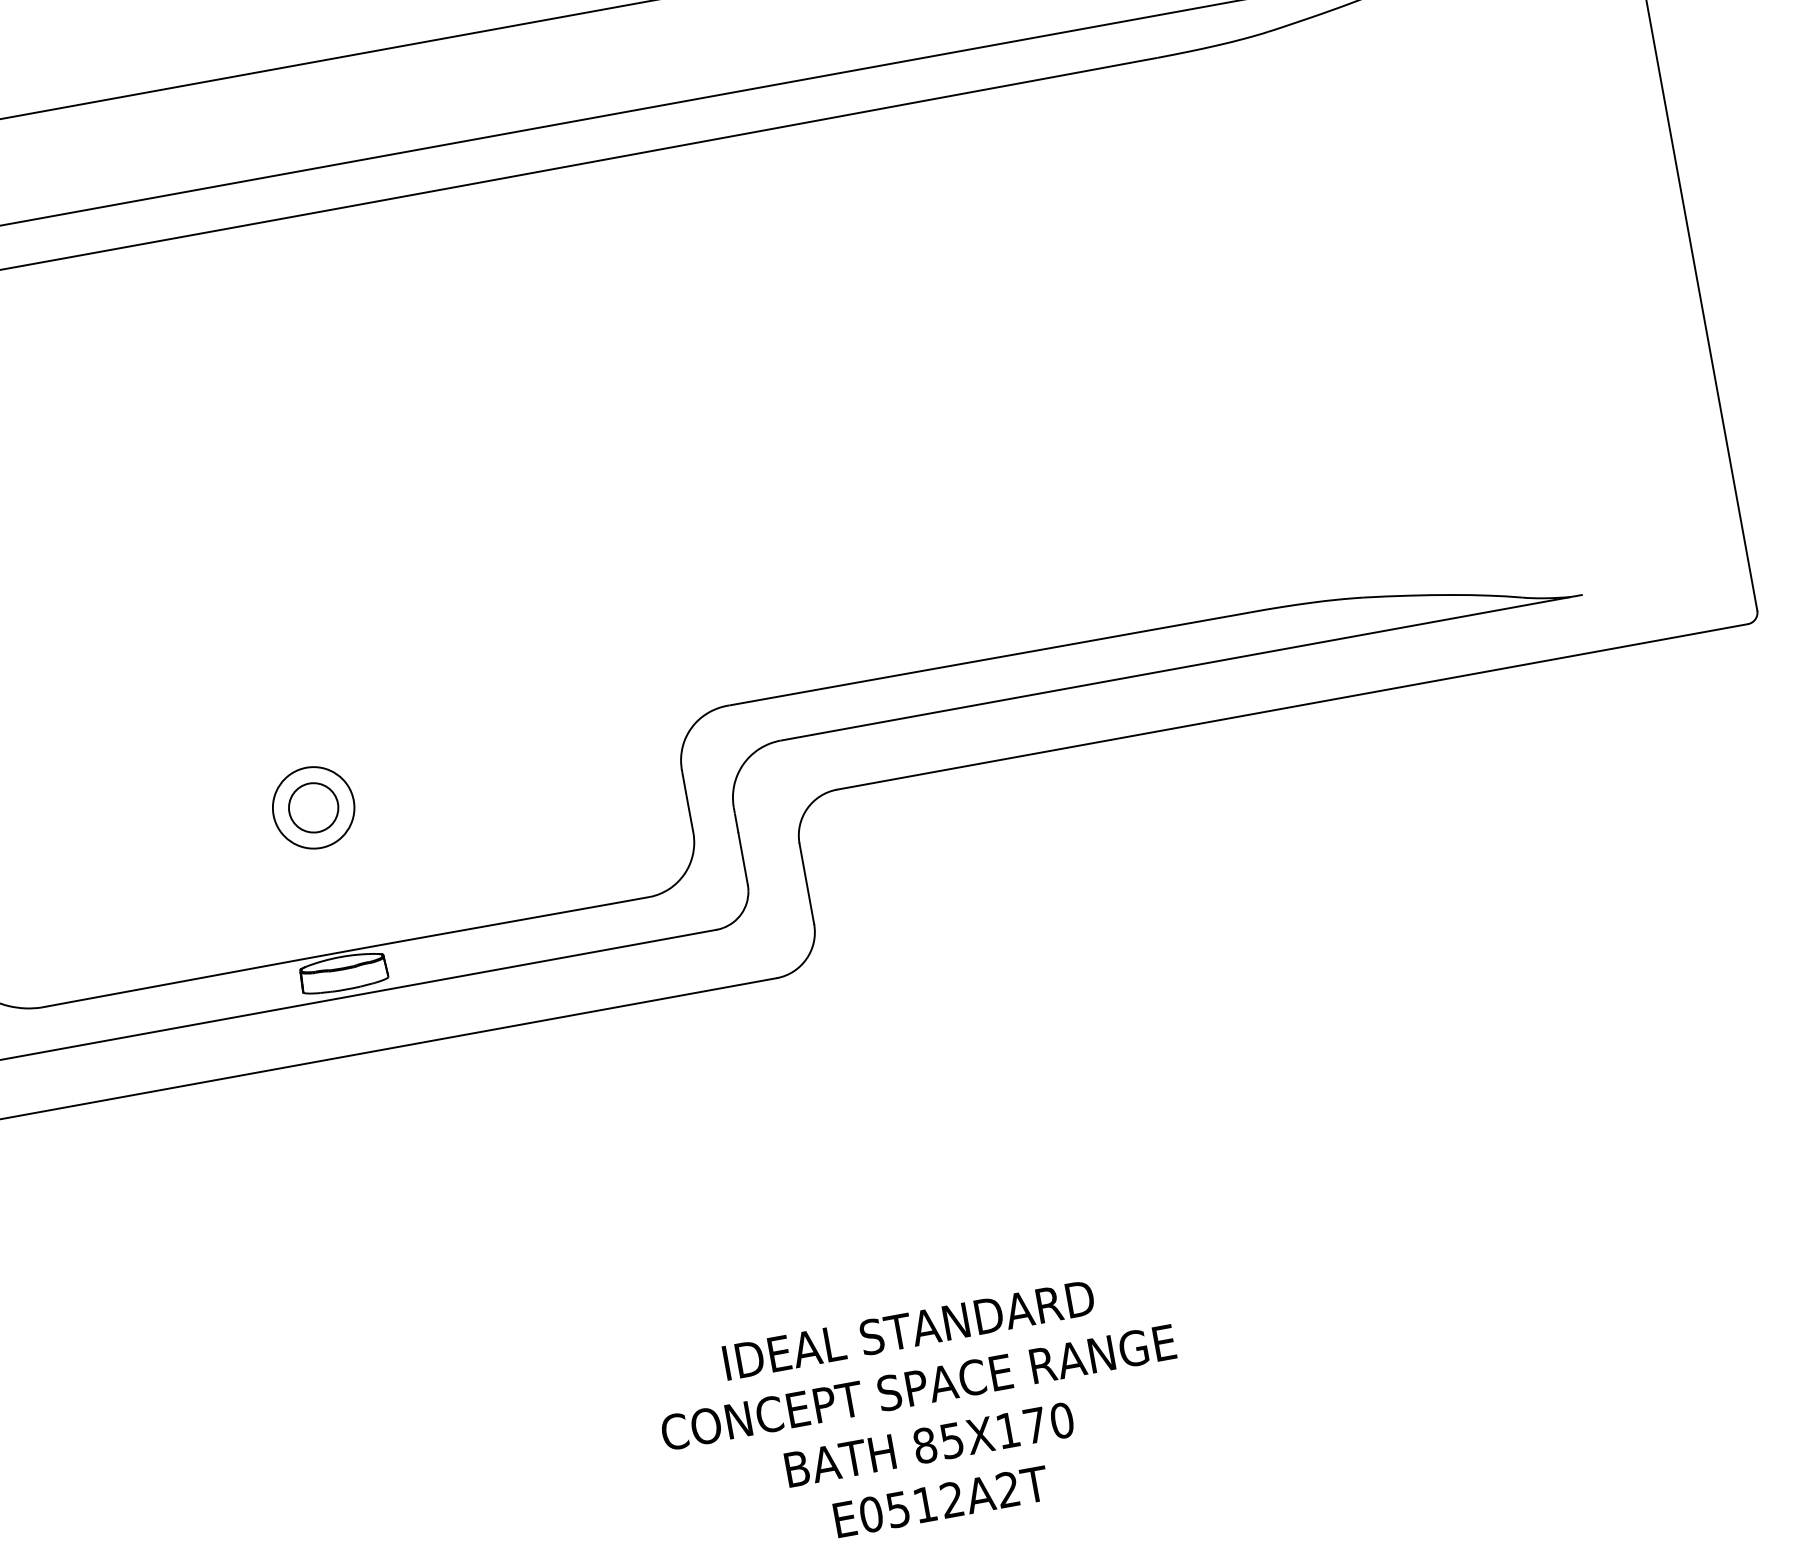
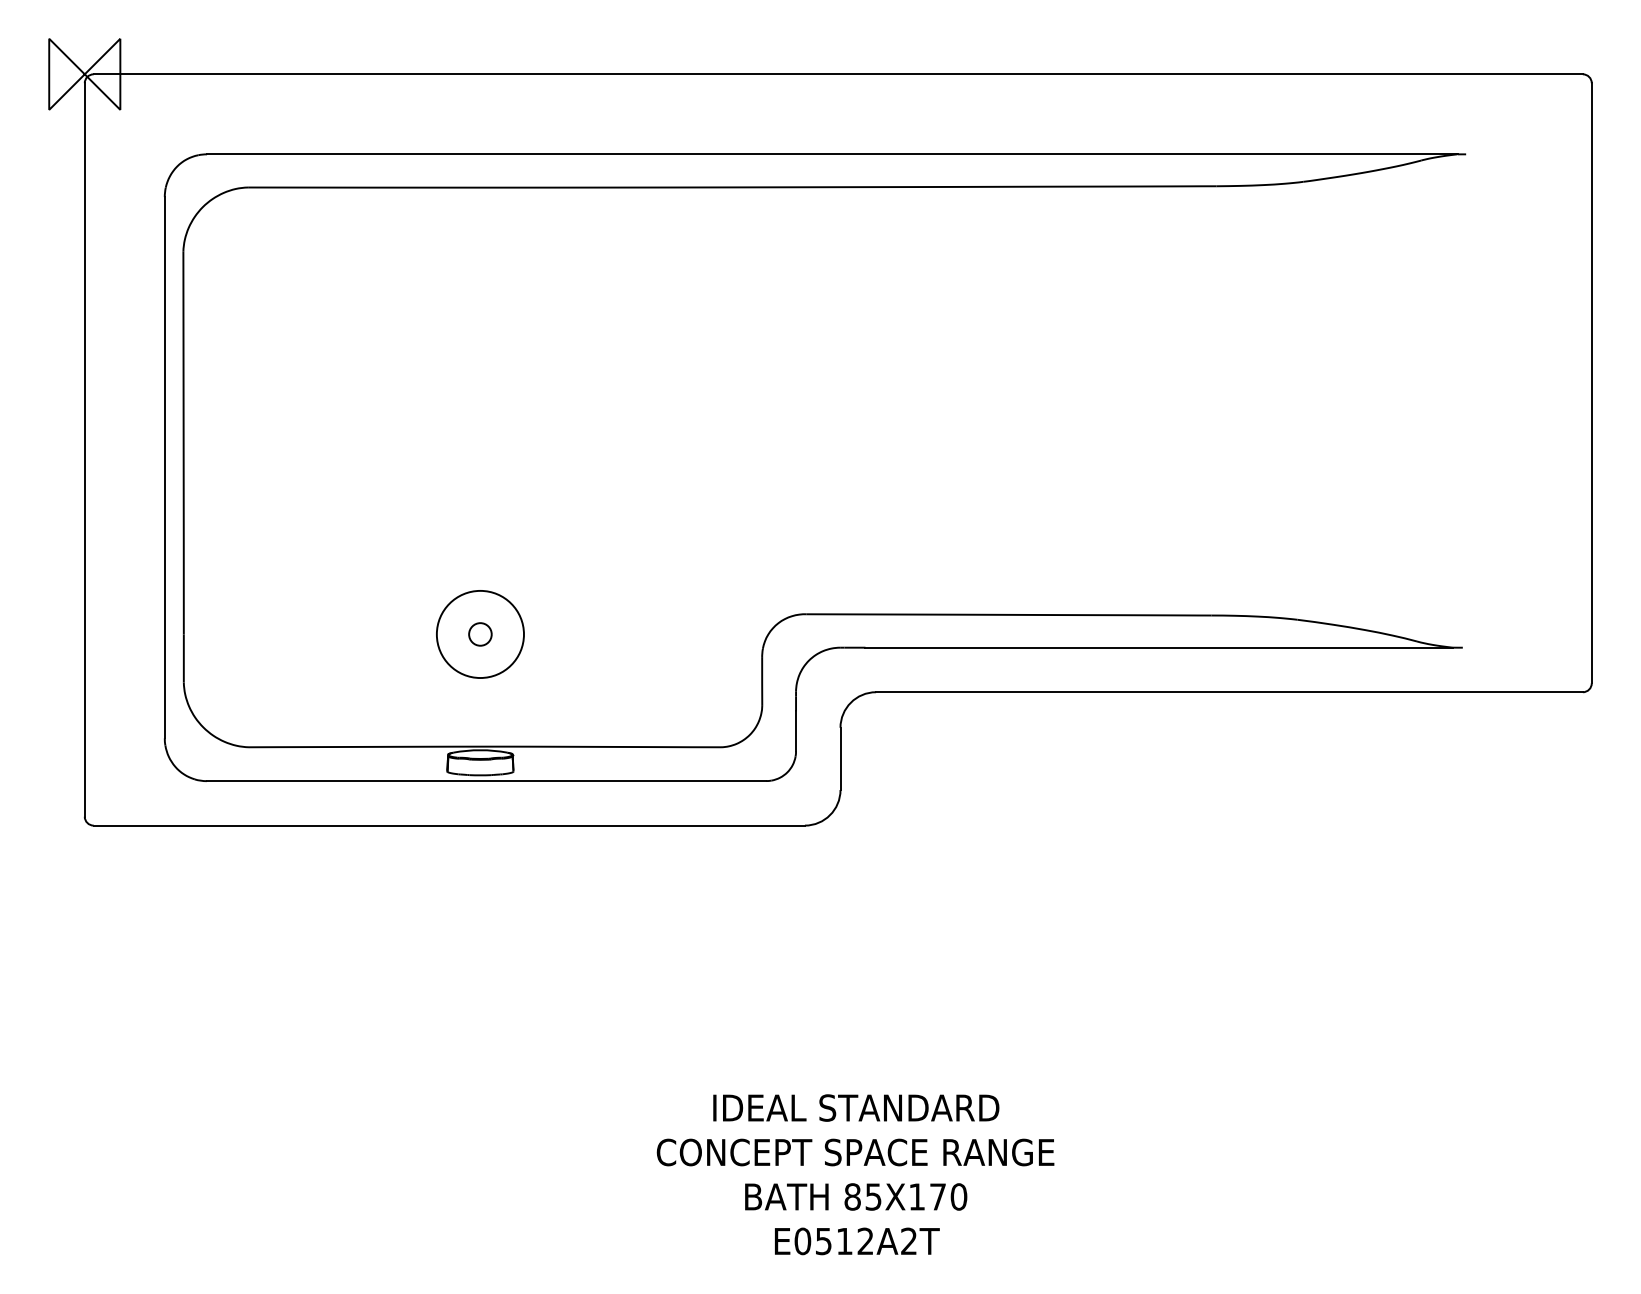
circle: (313, 807) -> (480, 634), size x0.6
circle: (313, 807) -> (480, 634), size x1.4

